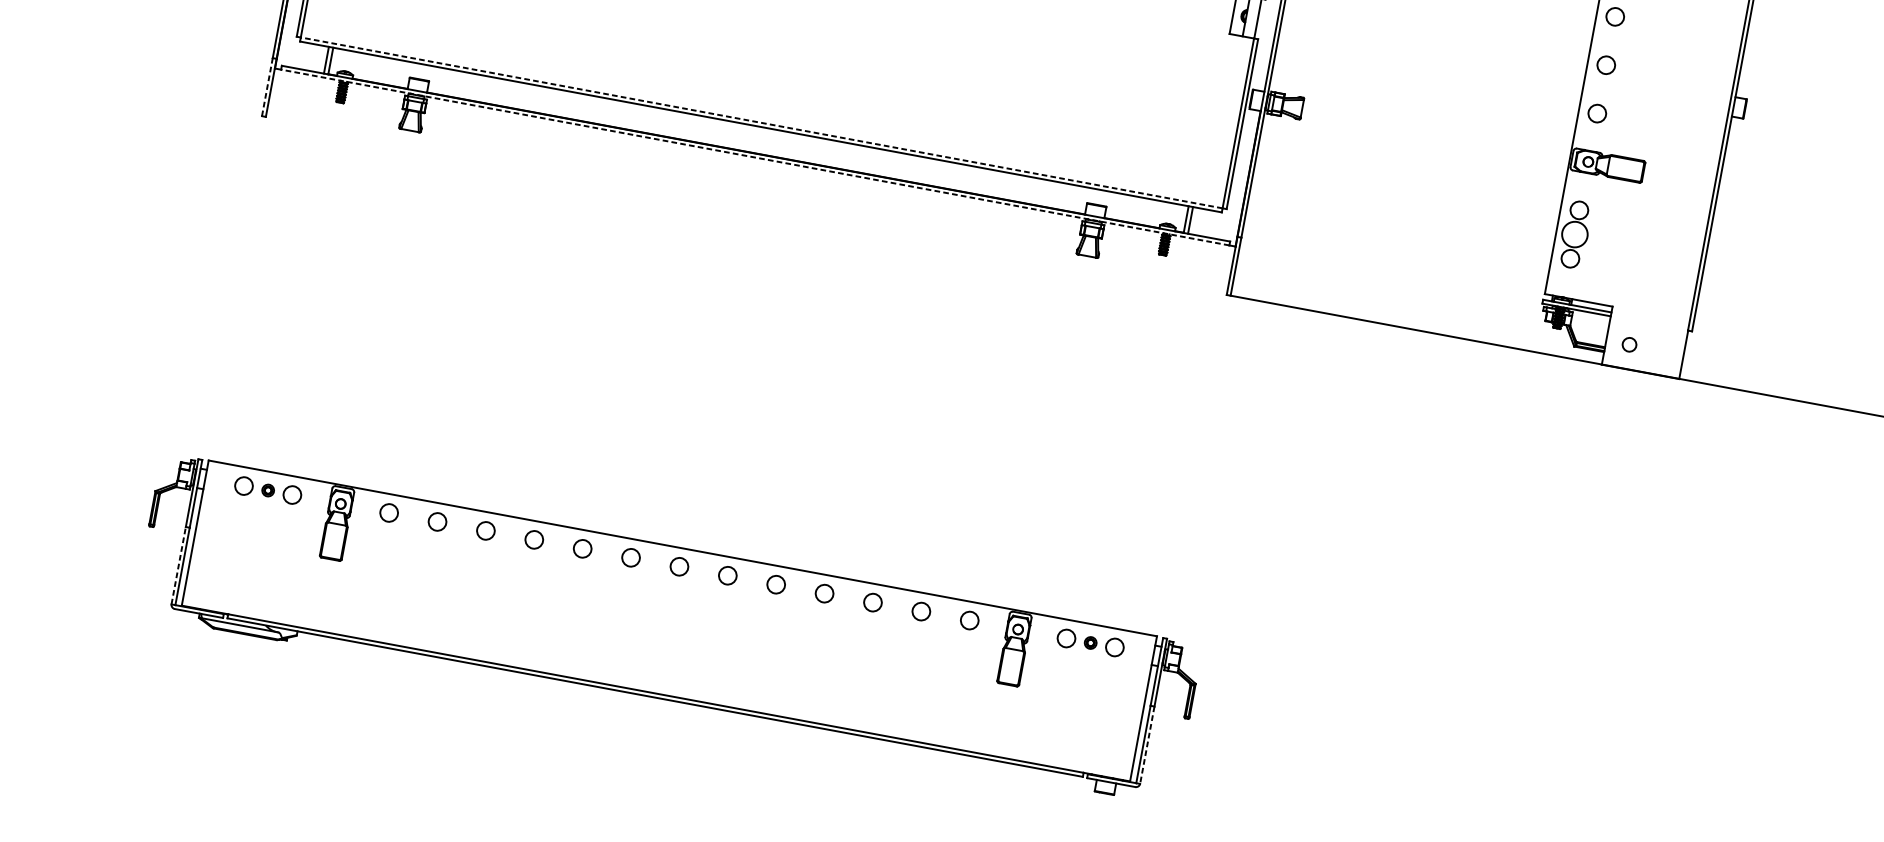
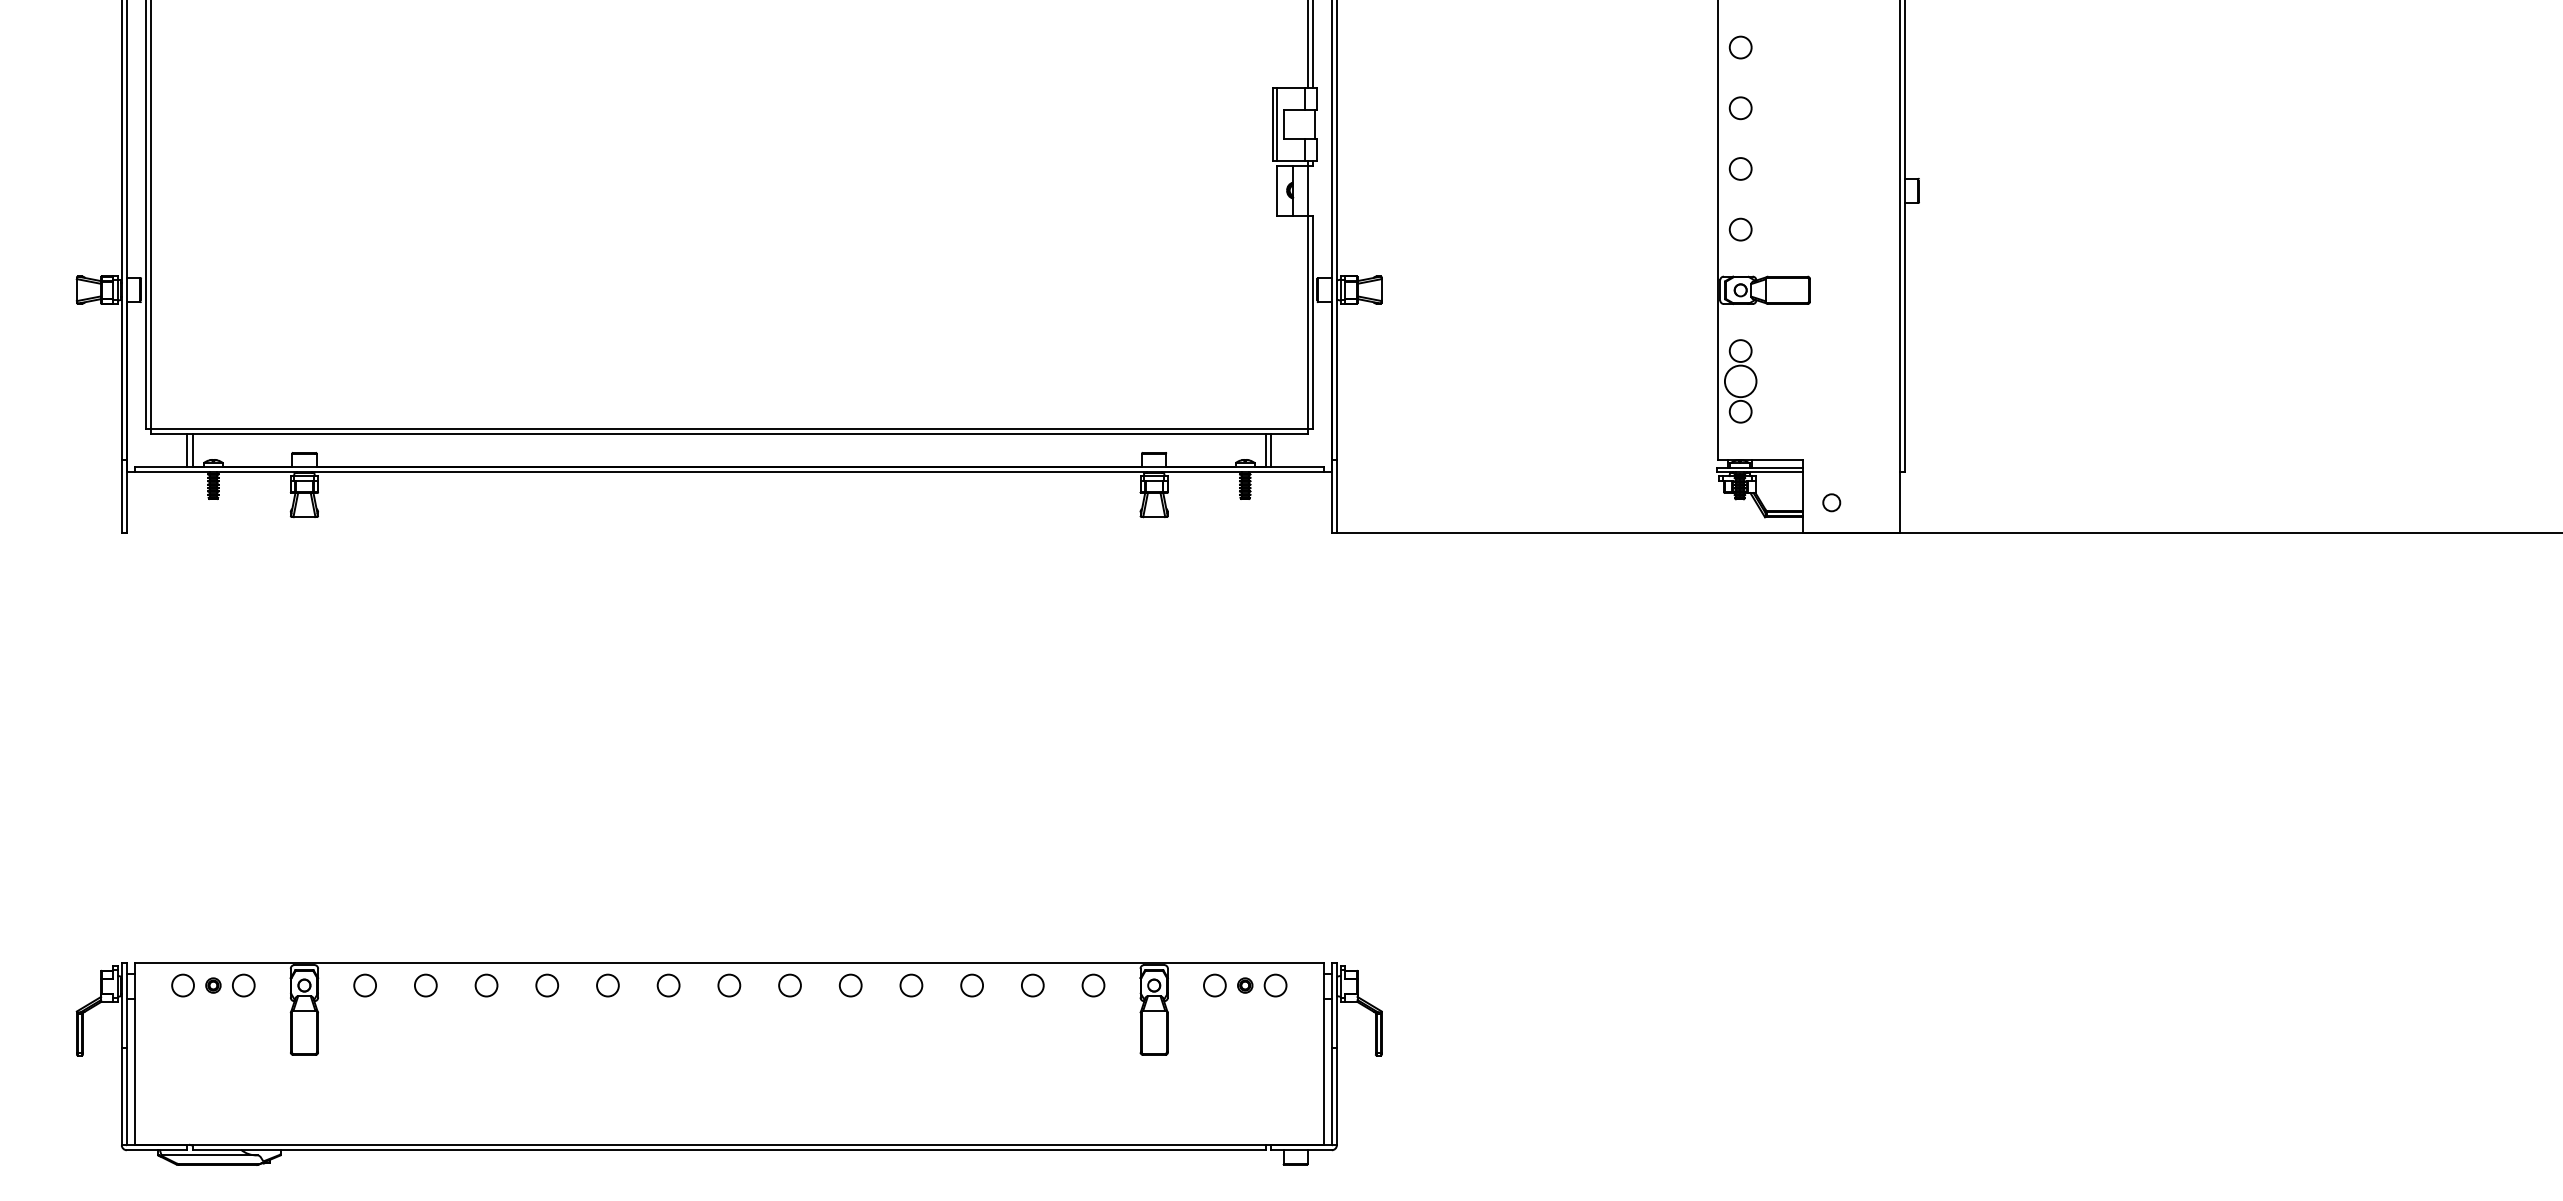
line: (267, 86) -> (121, 495), dashed -> solid
line: (761, 122) -> (728, 428), dashed -> solid
line: (755, 157) -> (729, 472), dashed -> solid
line: (178, 565) -> (121, 1096), dashed -> solid
line: (1147, 744) -> (1336, 1096), dashed -> solid

